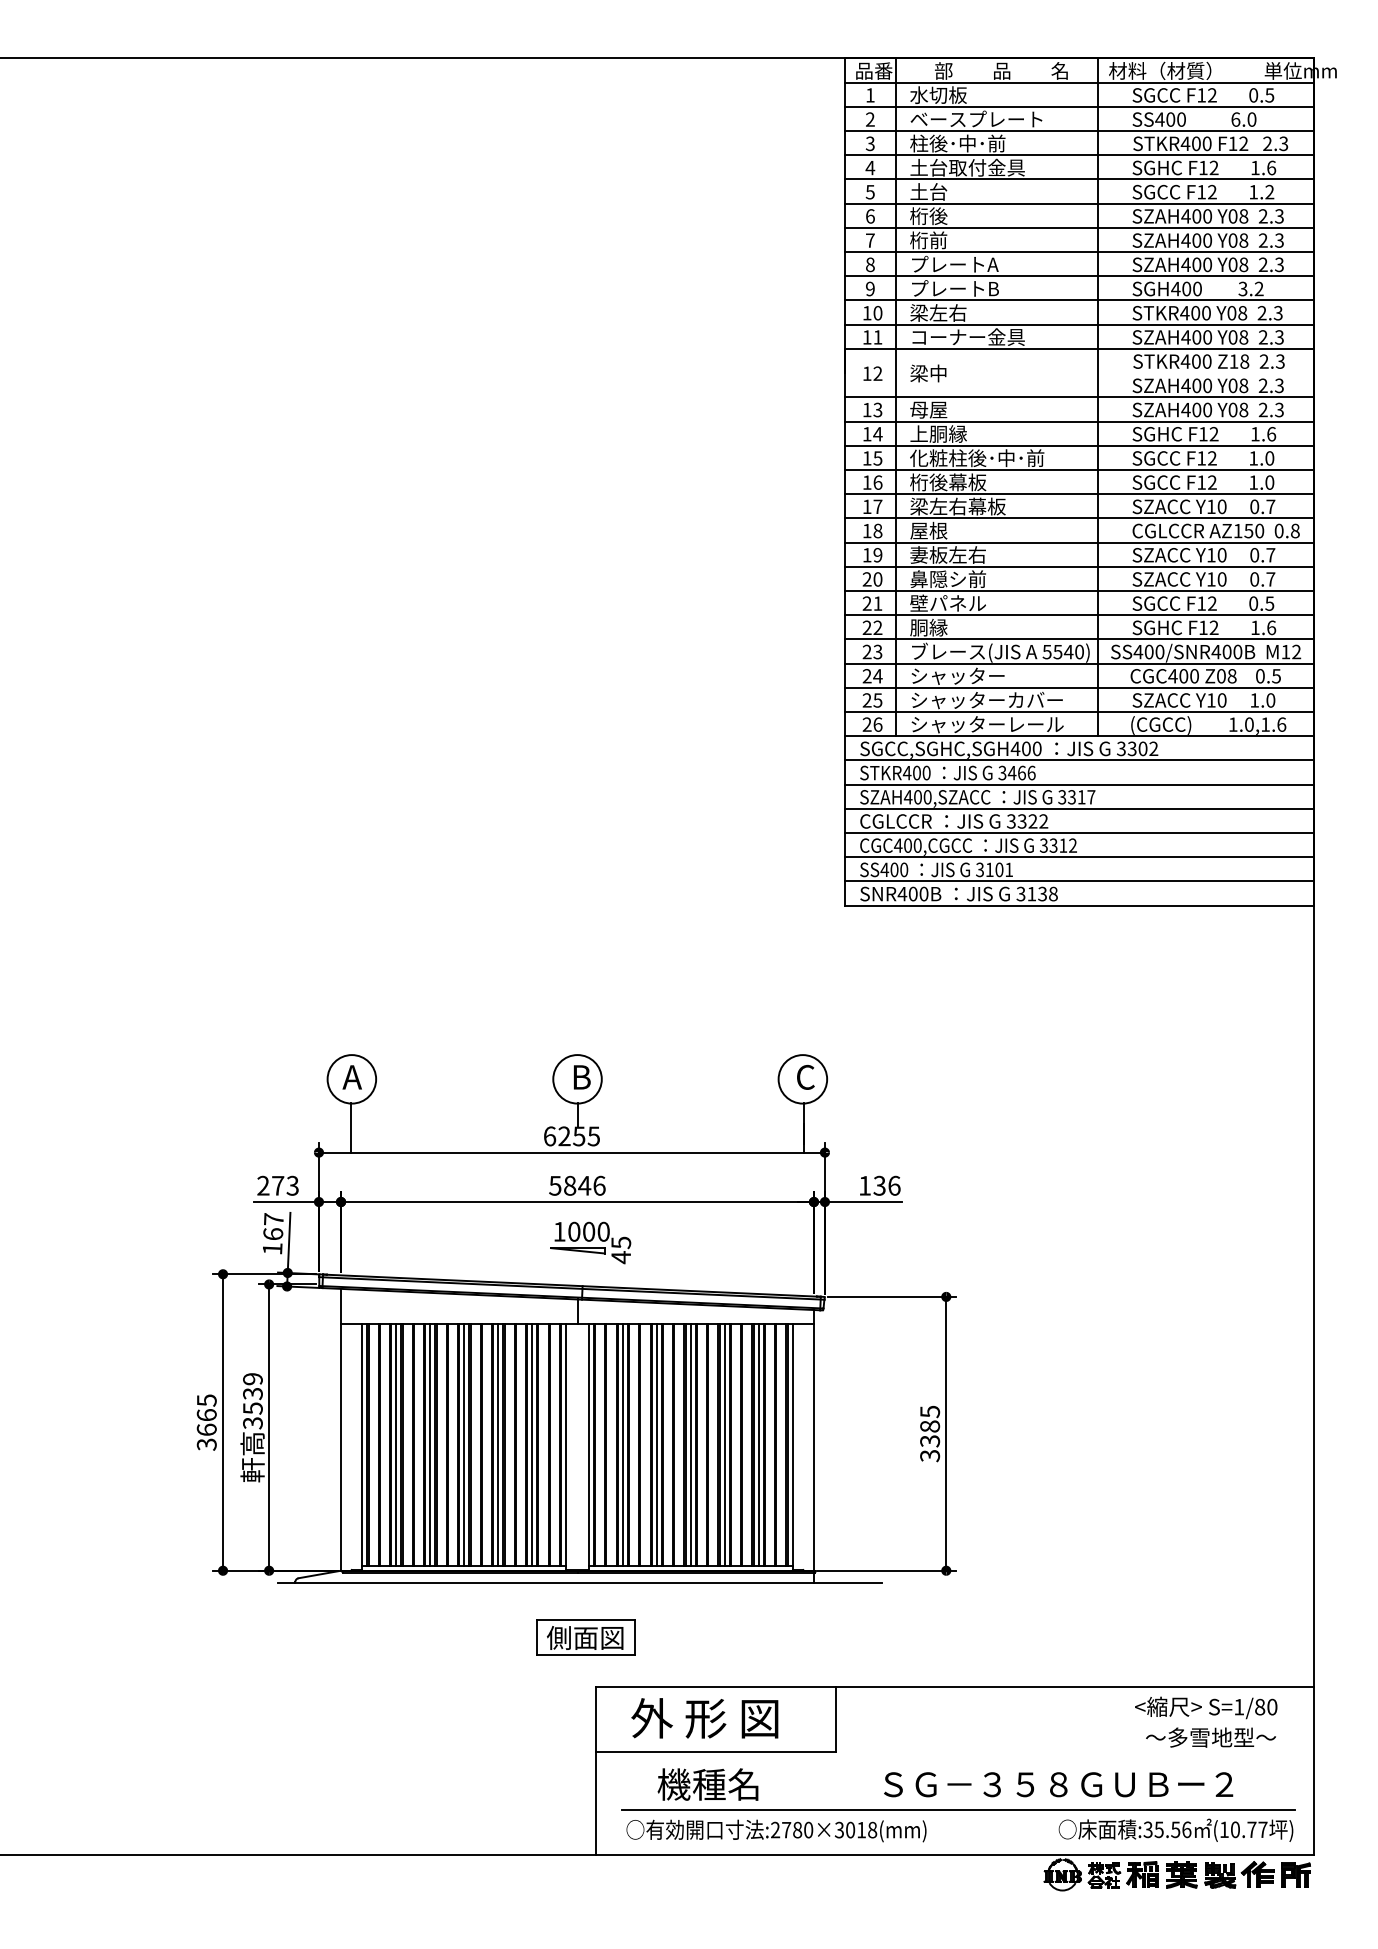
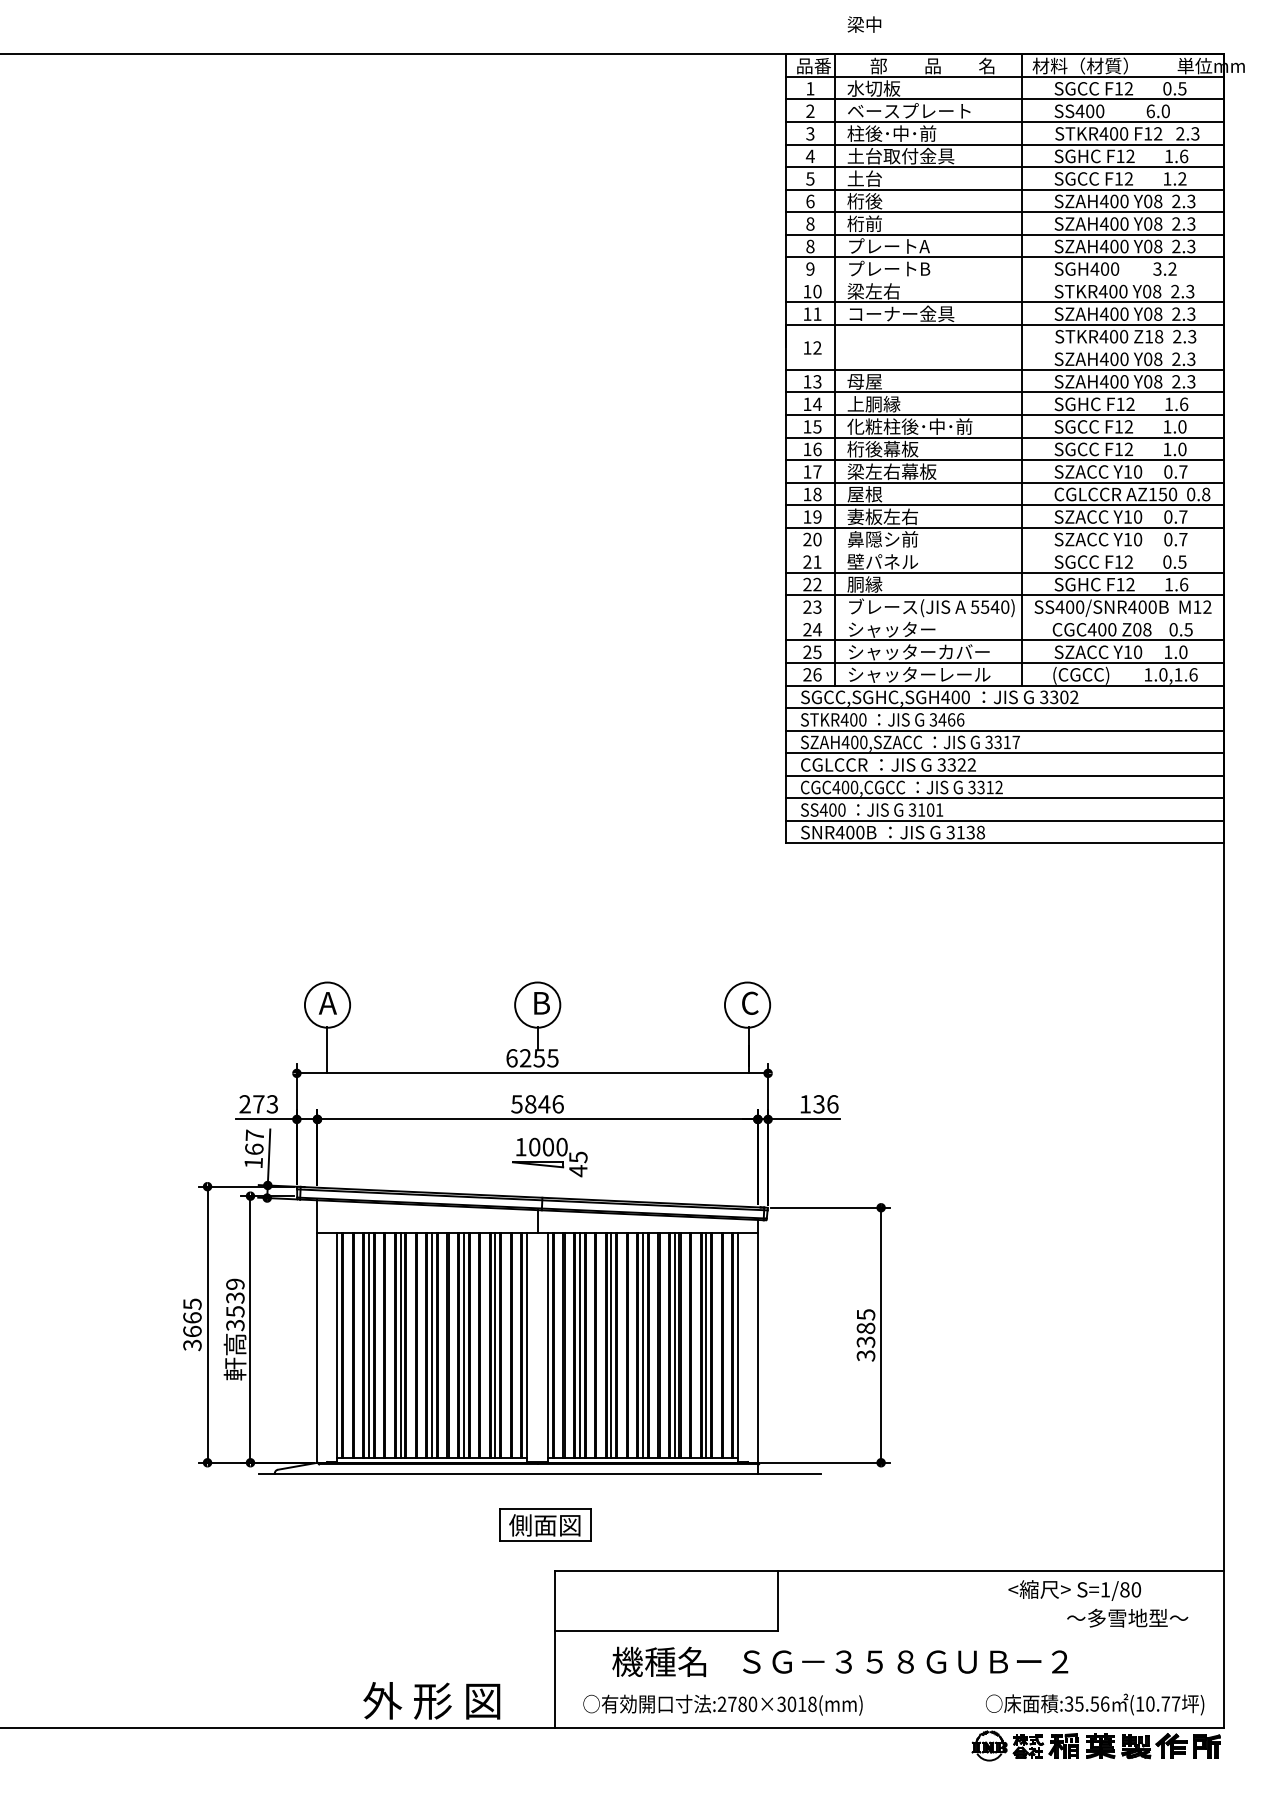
text: (870, 240) -> (810, 223), 7 -> 8
line: (1079, 300) -> (1005, 279), removed
text: (928, 373) -> (864, 24), moved
line: (1079, 590) -> (1005, 549), removed
line: (1079, 663) -> (1005, 617), removed
text: (1206, 1707) -> (1075, 1590), moved
text: (704, 1718) -> (431, 1700), moved
text: (1058, 1784) -> (905, 1661), moved
line: (958, 1809) -> (892, 1685), removed

